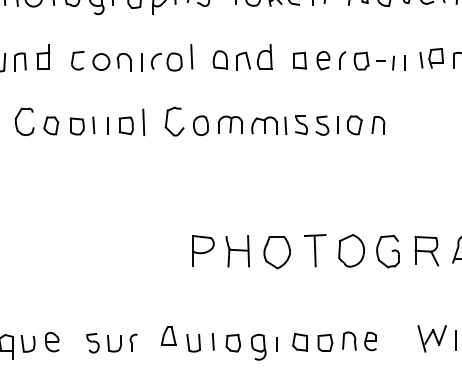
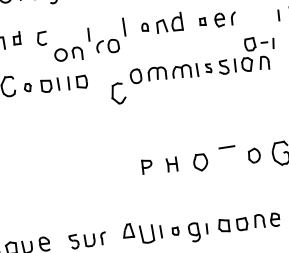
part: (43, 56) -> (16, 38), size x0.7
part: (219, 59) -> (144, 27), size x0.6
part: (299, 60) -> (202, 21), size x0.6
part: (373, 60) -> (258, 43), moved
part: (166, 61) -> (107, 46), moved
part: (111, 62) -> (68, 54), moved
part: (167, 121) -> (113, 93), moved
line: (143, 122) -> (94, 78), removed
part: (51, 125) -> (27, 87), size x0.6
part: (301, 125) -> (208, 68), size x0.6
part: (203, 250) -> (147, 166), size x0.6
part: (351, 250) -> (254, 155), size x0.6
part: (237, 251) -> (171, 164), size x0.6
line: (314, 251) -> (227, 158), removed
part: (276, 252) -> (200, 162), size x0.7
part: (193, 343) -> (146, 234), size x1.4
part: (232, 343) -> (175, 231), size x0.6

